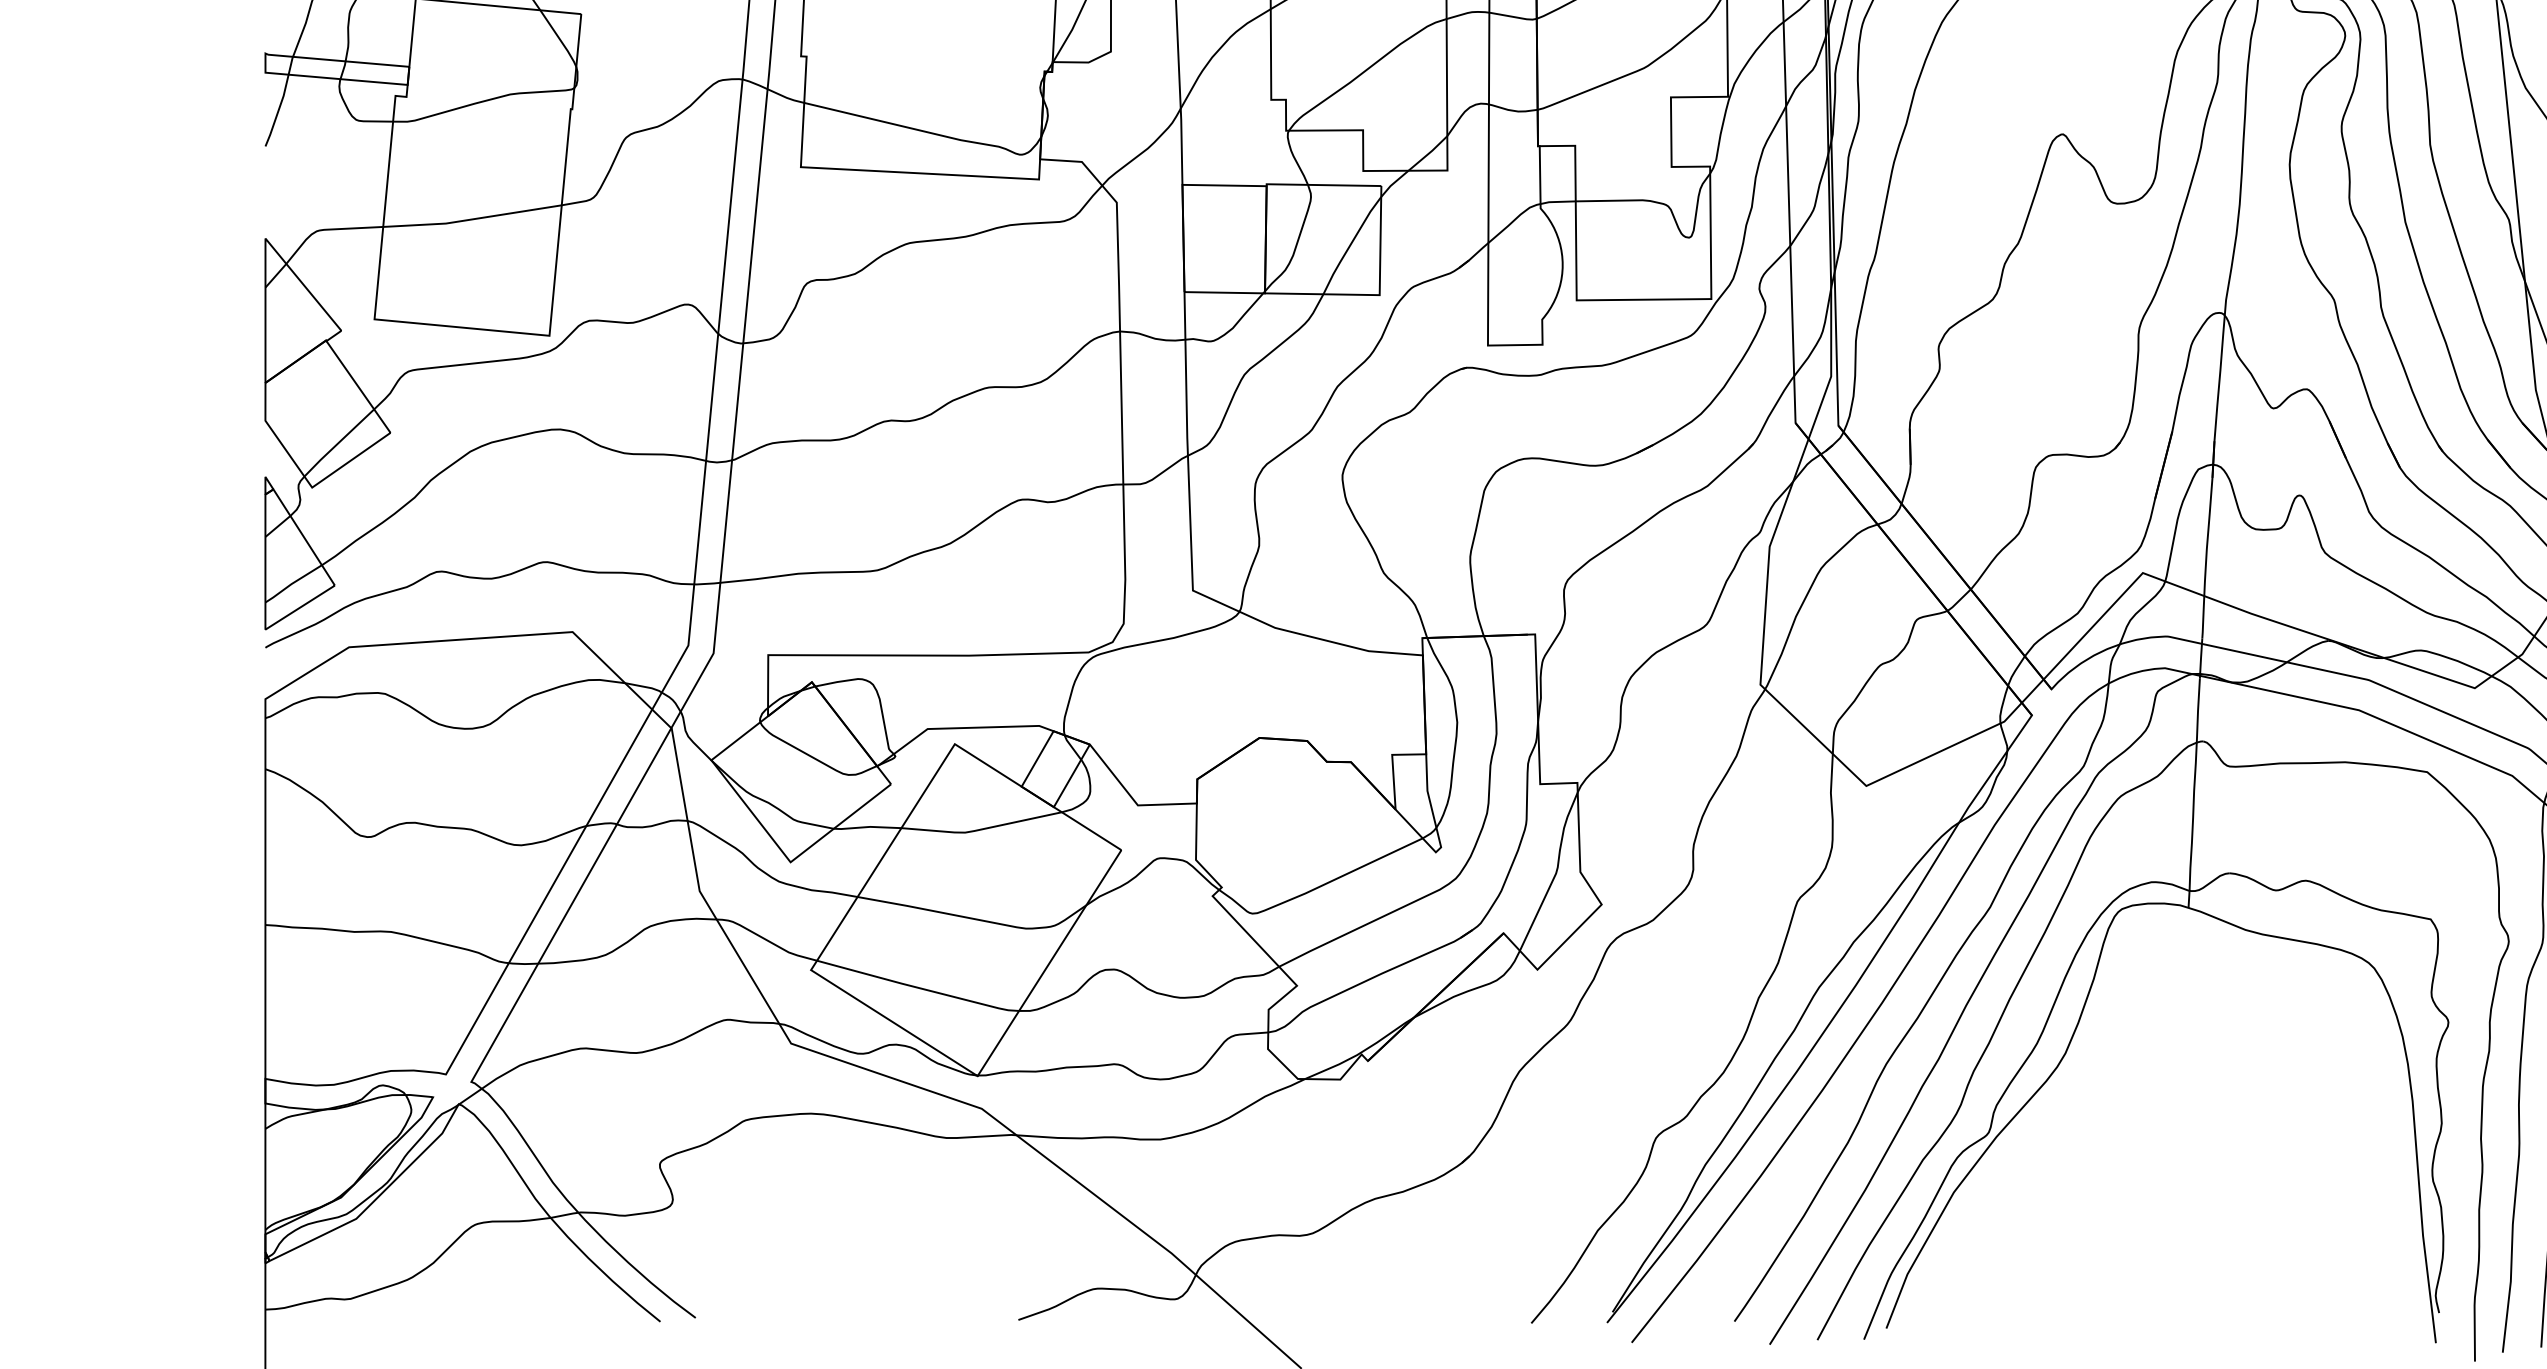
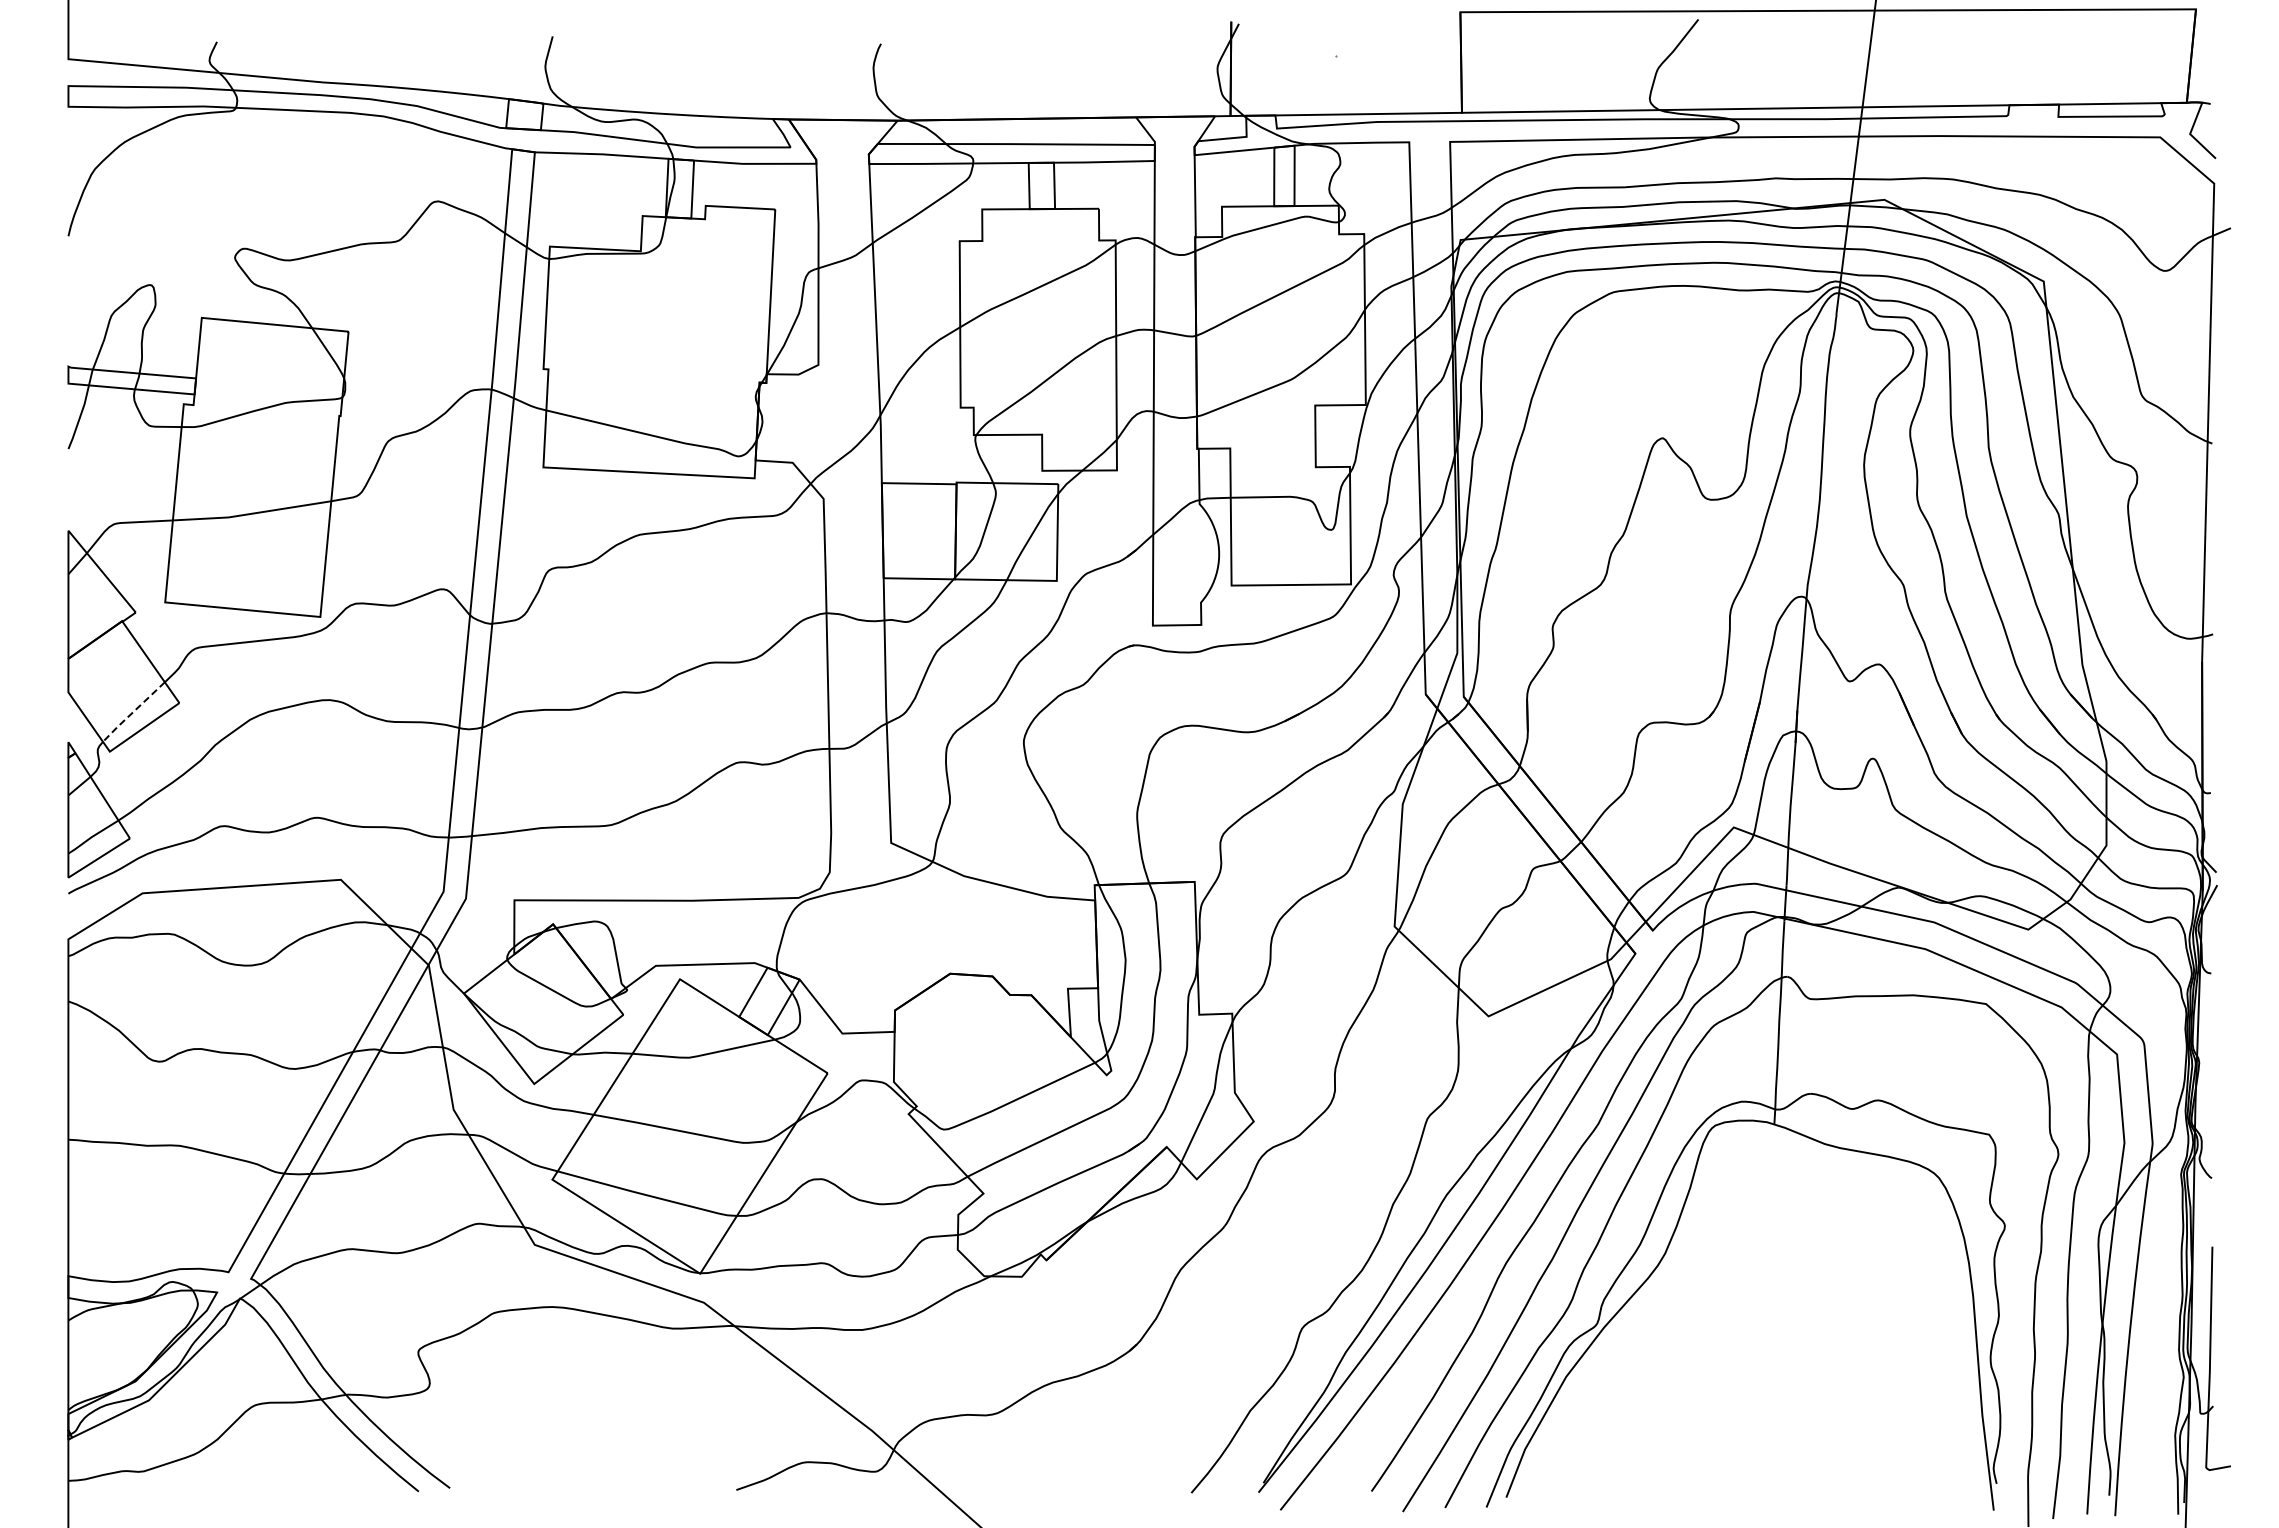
line: (338, 443) -> (133, 712), solid -> dashed

